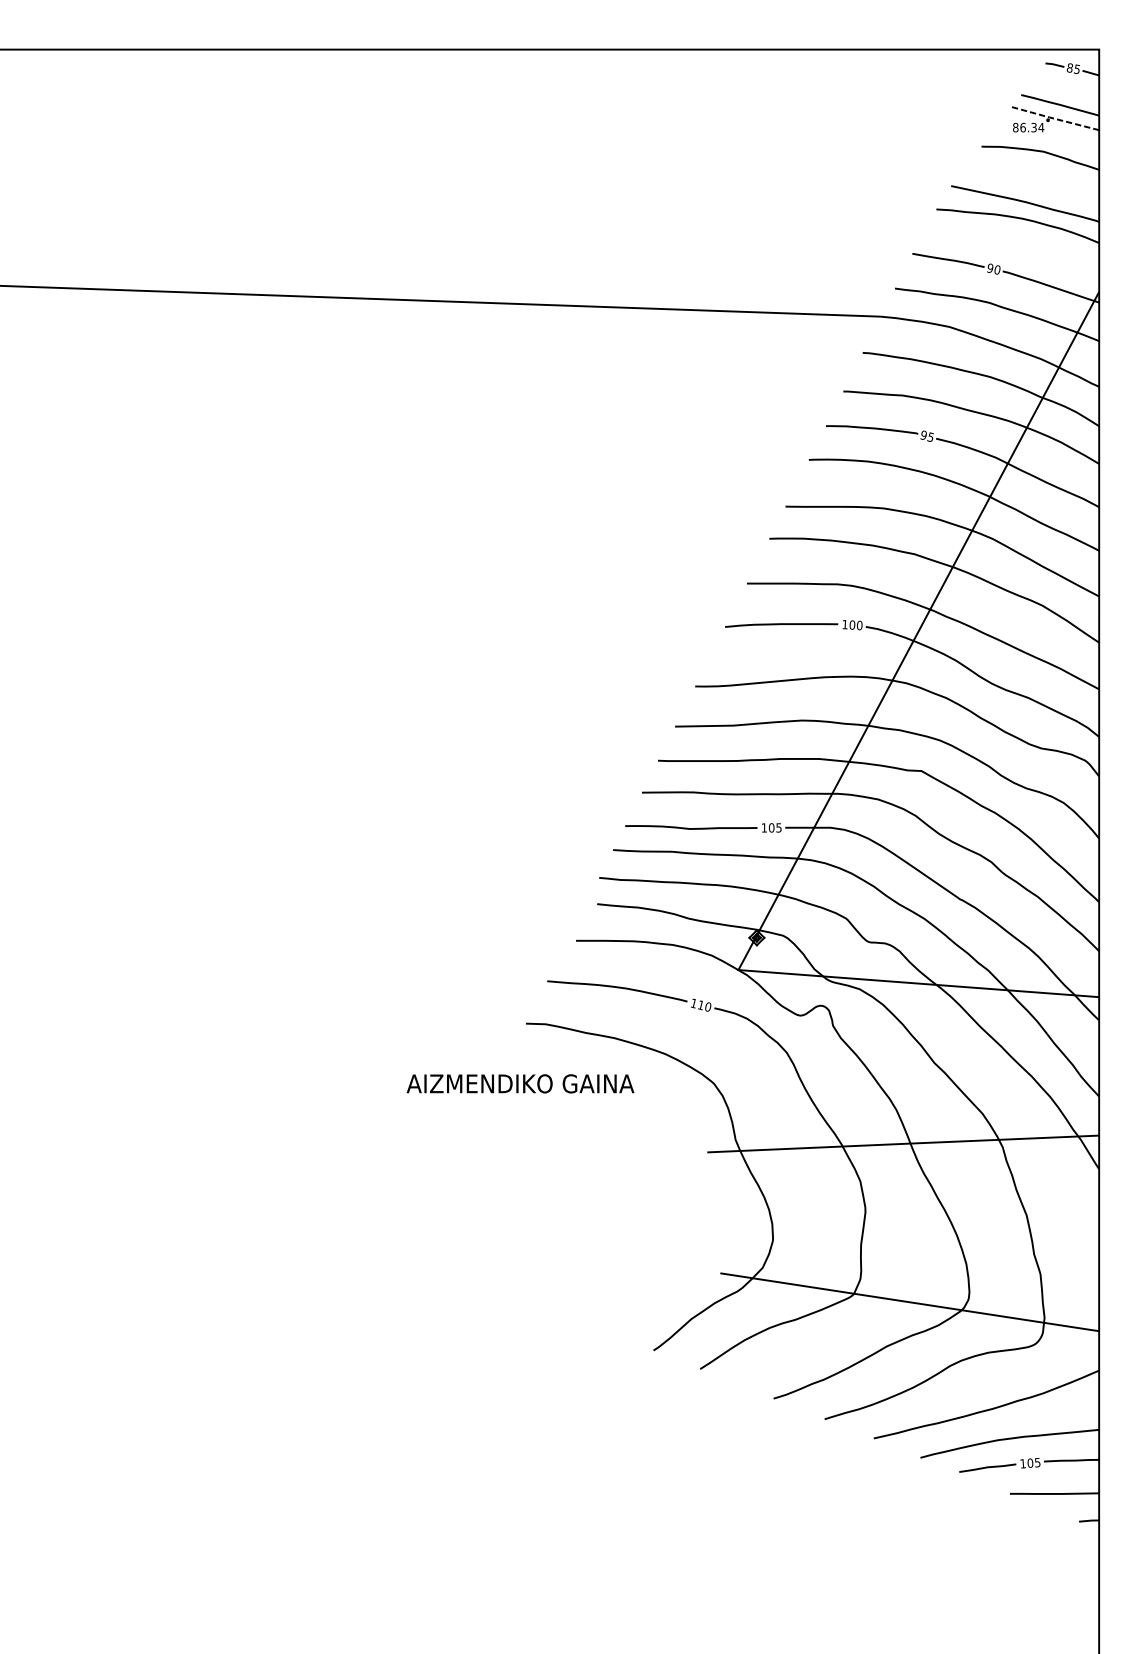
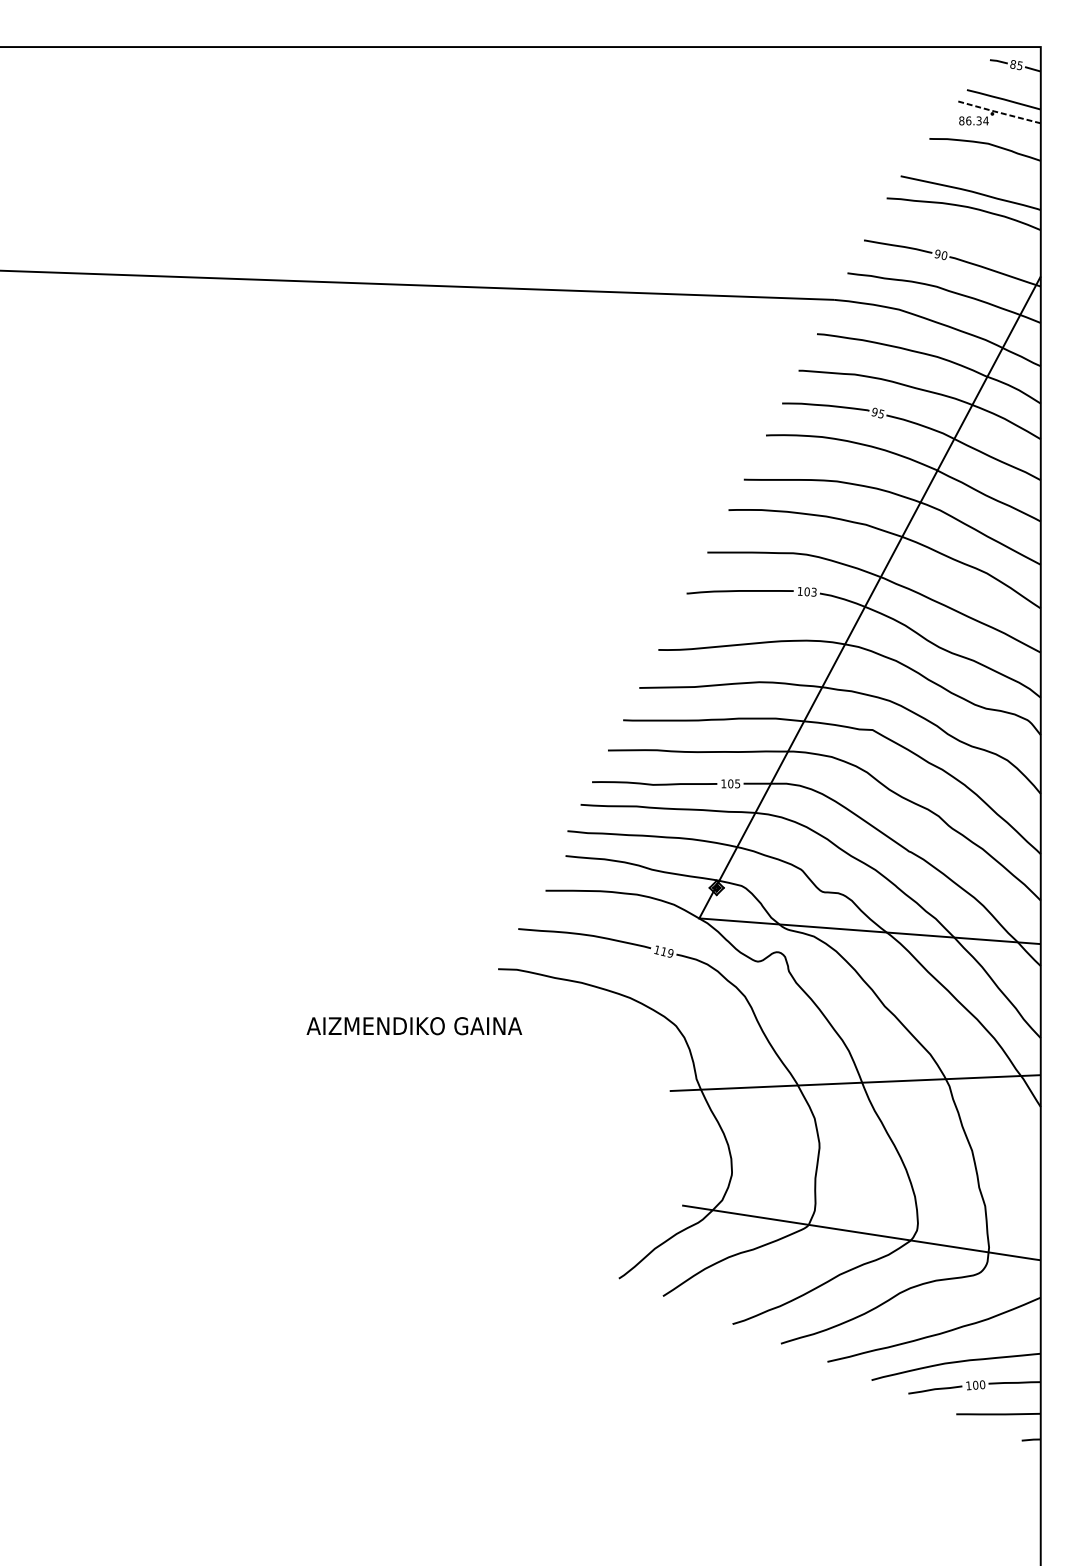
text: (859, 625) -> (813, 592), 100 -> 103
text: (707, 1006) -> (669, 952), 110 -> 119
text: (520, 1083) -> (414, 1025), moved
text: (1037, 1462) -> (982, 1384), 105 -> 100

